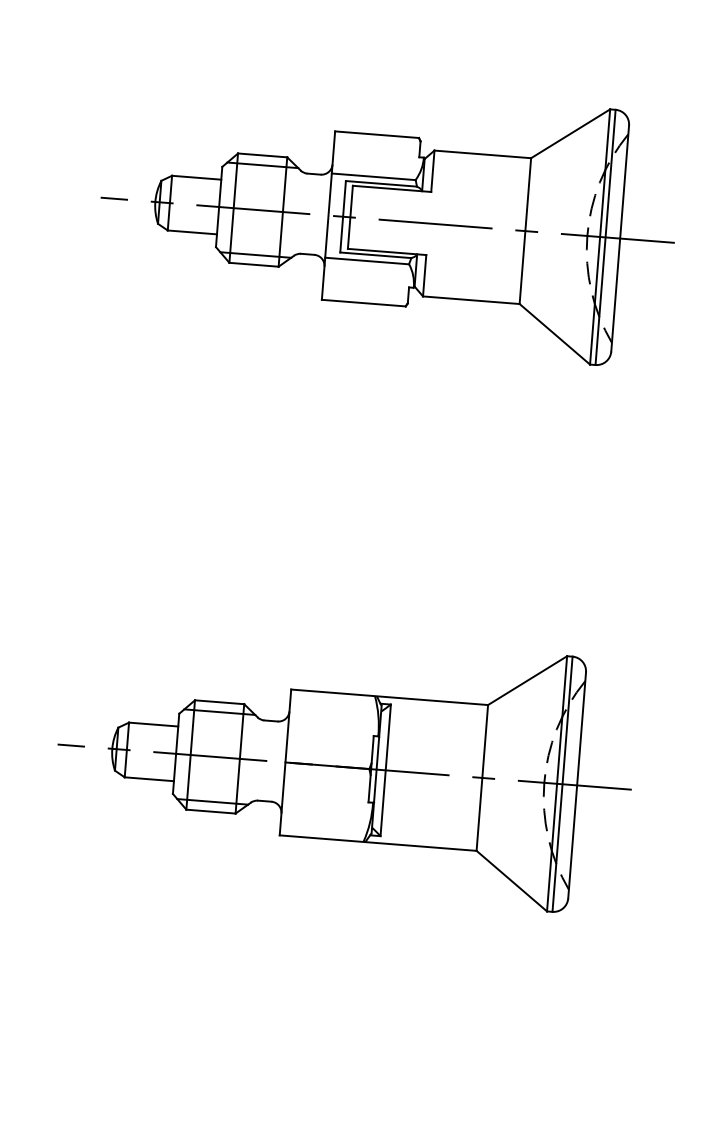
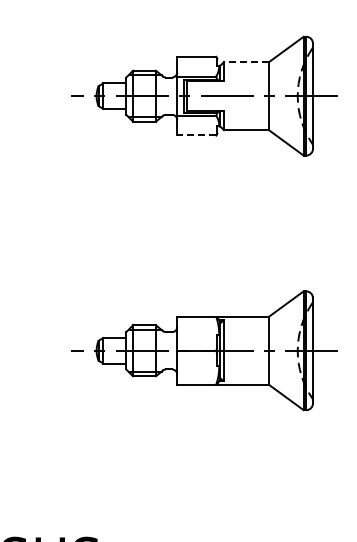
line: (480, 154) -> (245, 62), solid -> dashed
line: (363, 303) -> (196, 135), solid -> dashed

